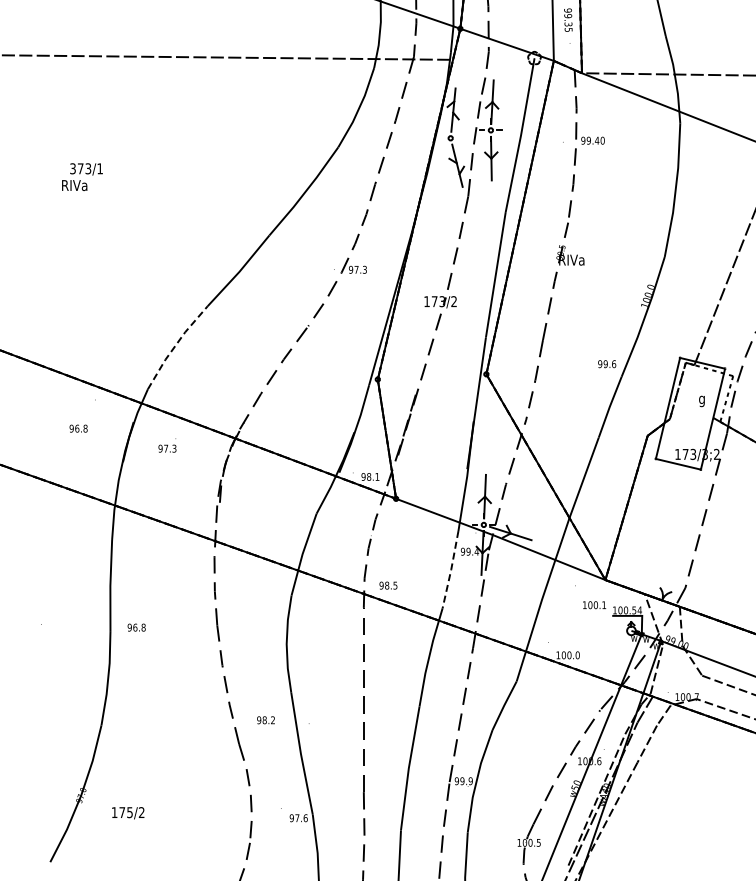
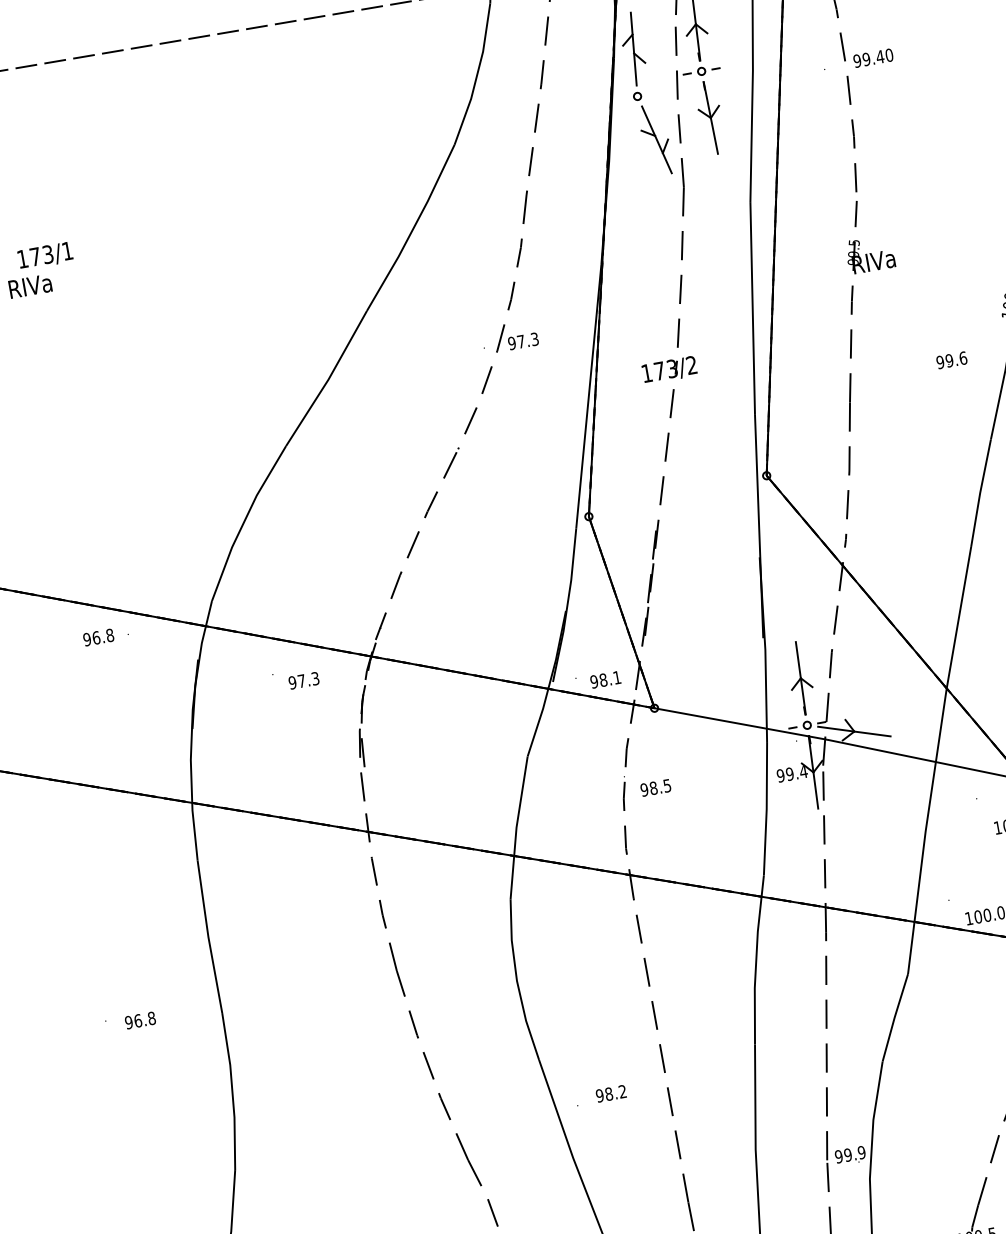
text: (72, 168) -> (21, 258), 373/1 -> 173/1
line: (175, 345) -> (244, 520), dashed -> solid
text: (607, 364) -> (952, 360), moved
text: (78, 428) -> (98, 637), moved
text: (167, 448) -> (303, 680), moved
line: (451, 569) -> (767, 808), dashed -> solid
text: (388, 585) -> (655, 787), moved
text: (136, 627) -> (140, 1020), moved
text: (265, 720) -> (610, 1094), moved

